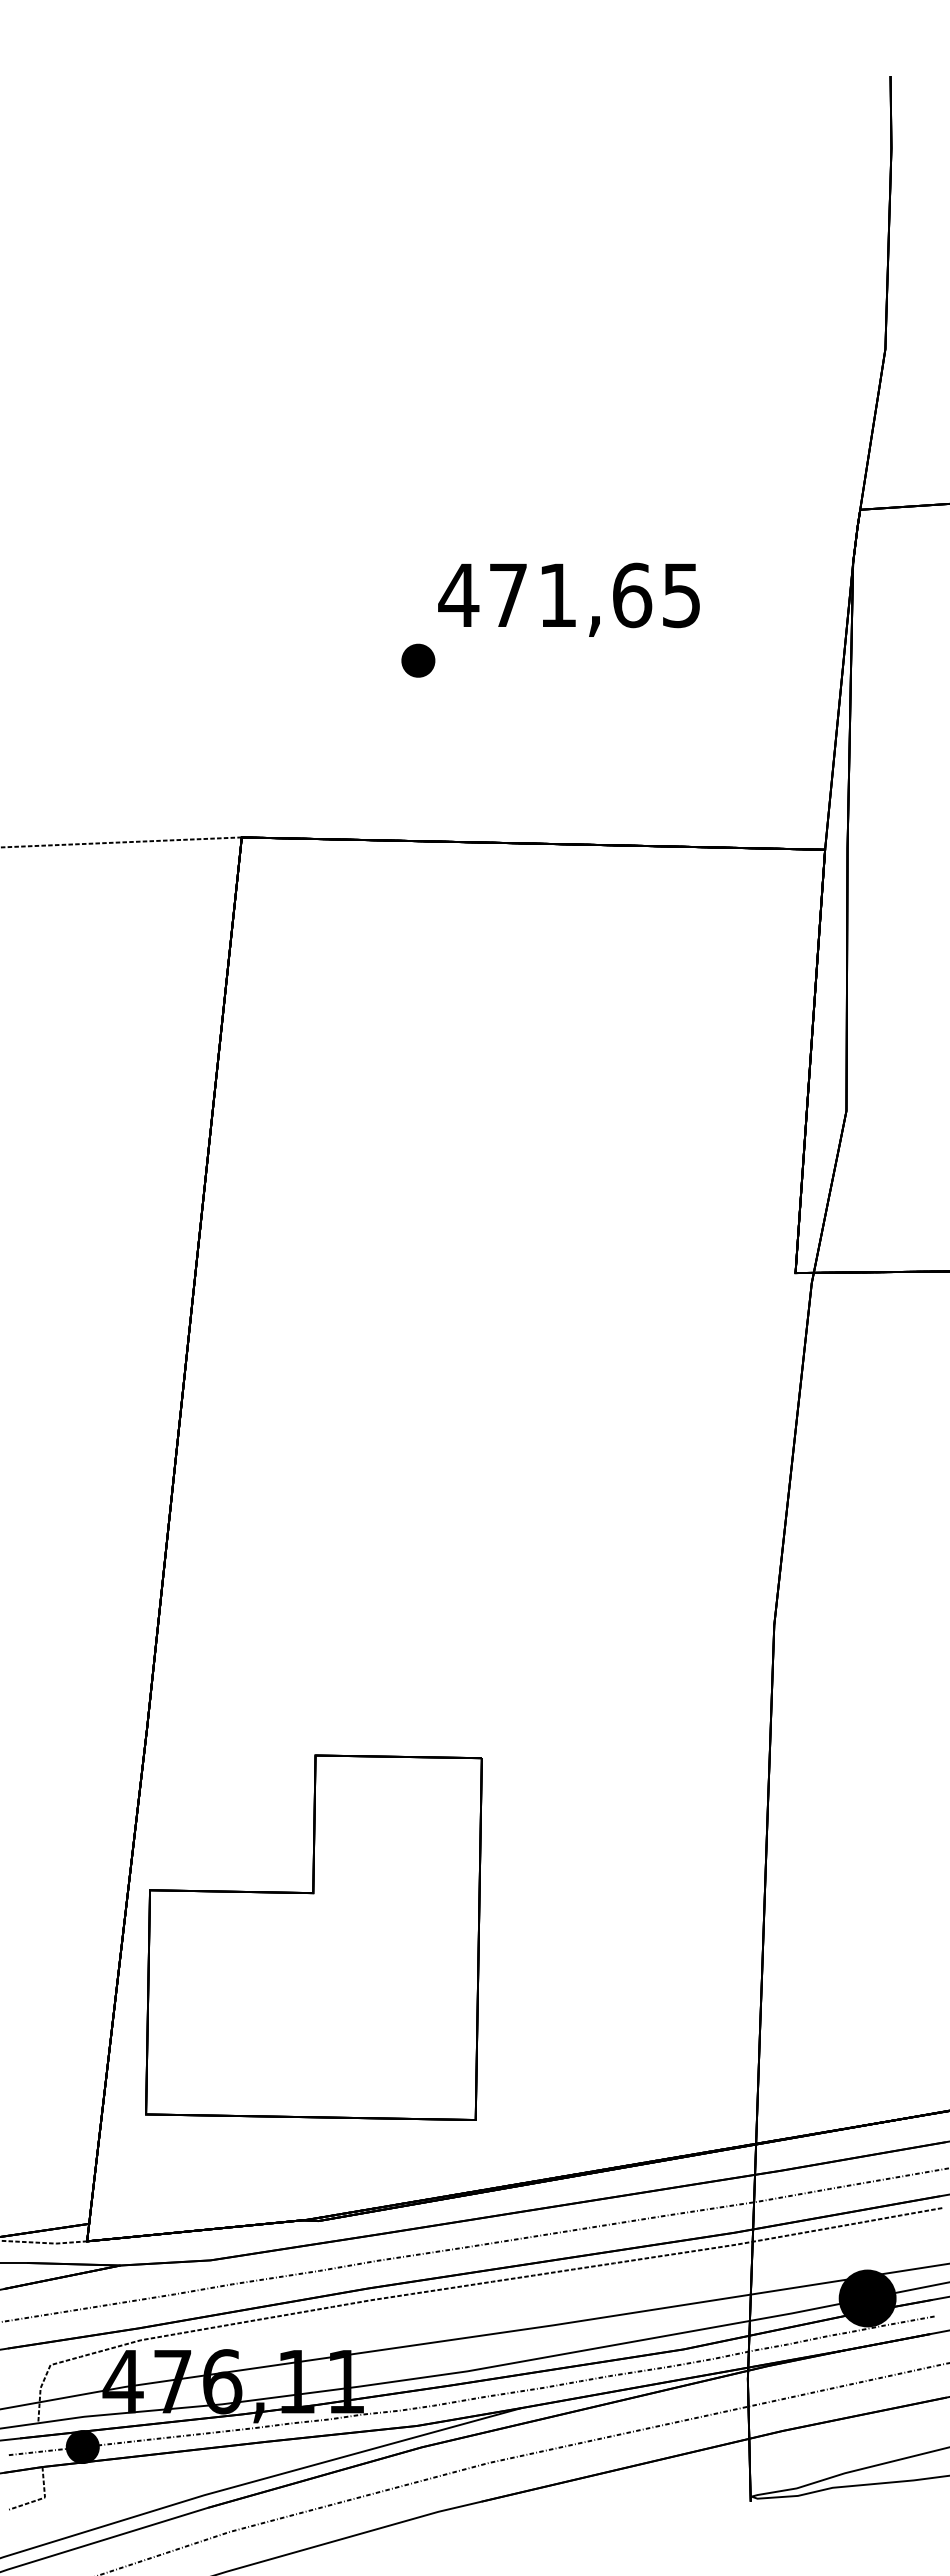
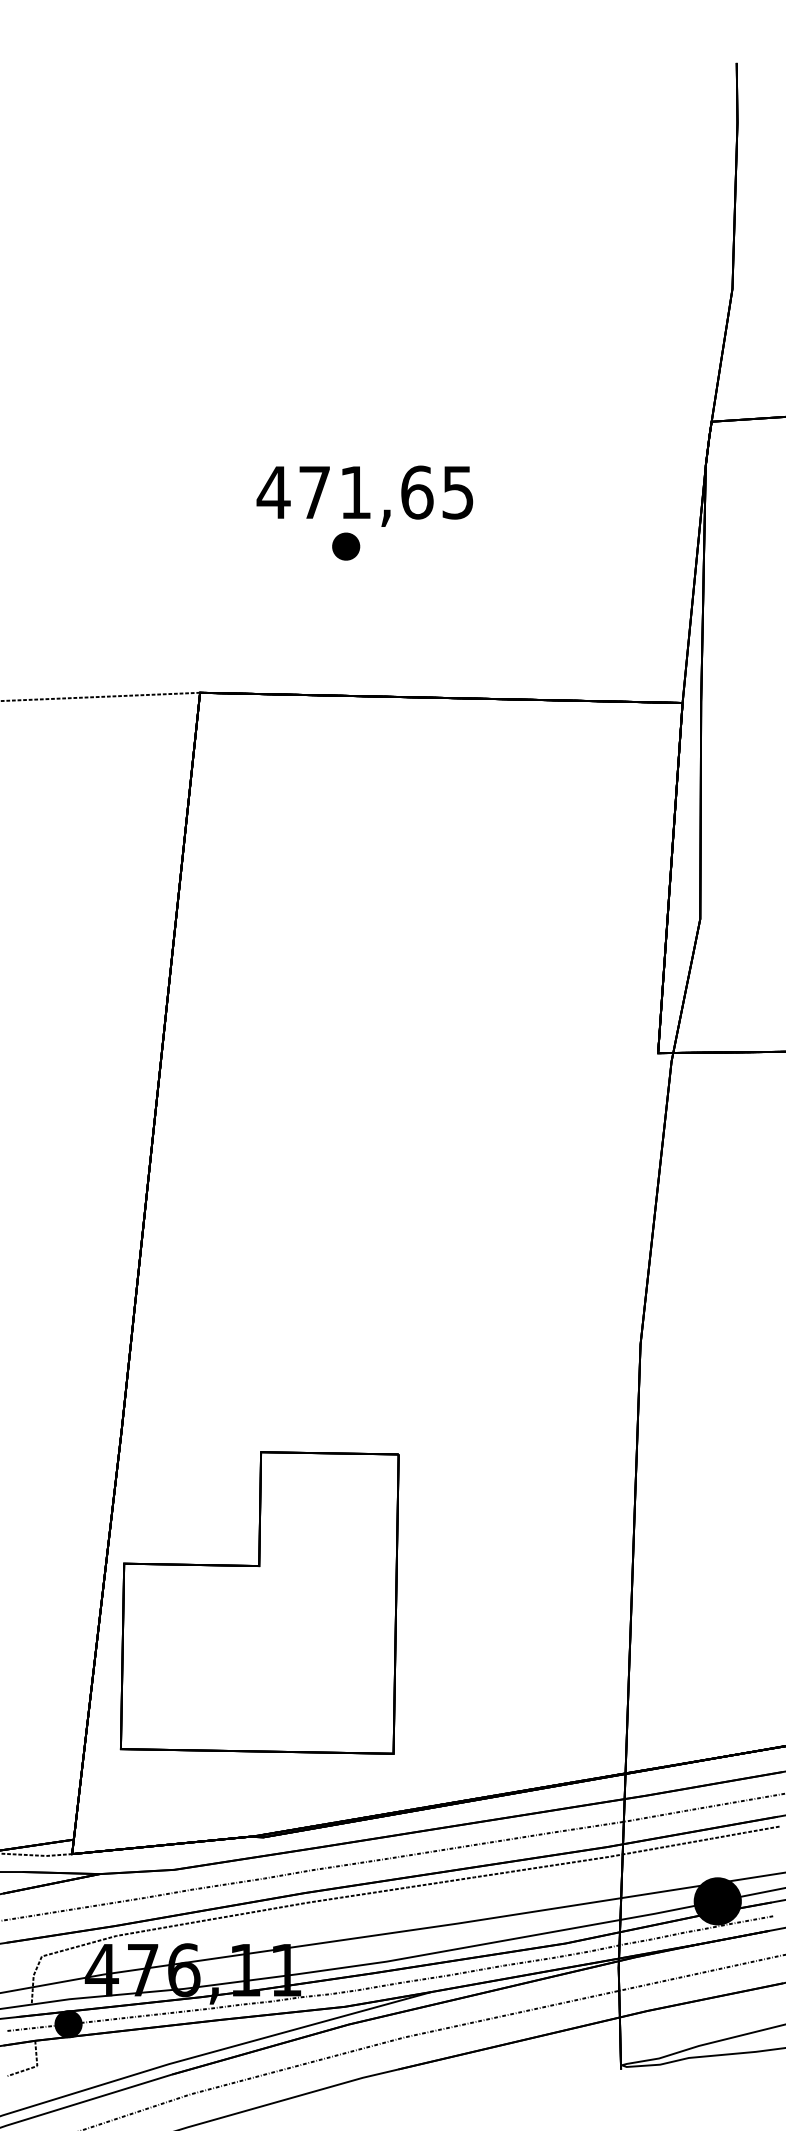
text: (568, 599) -> (364, 495), moved

